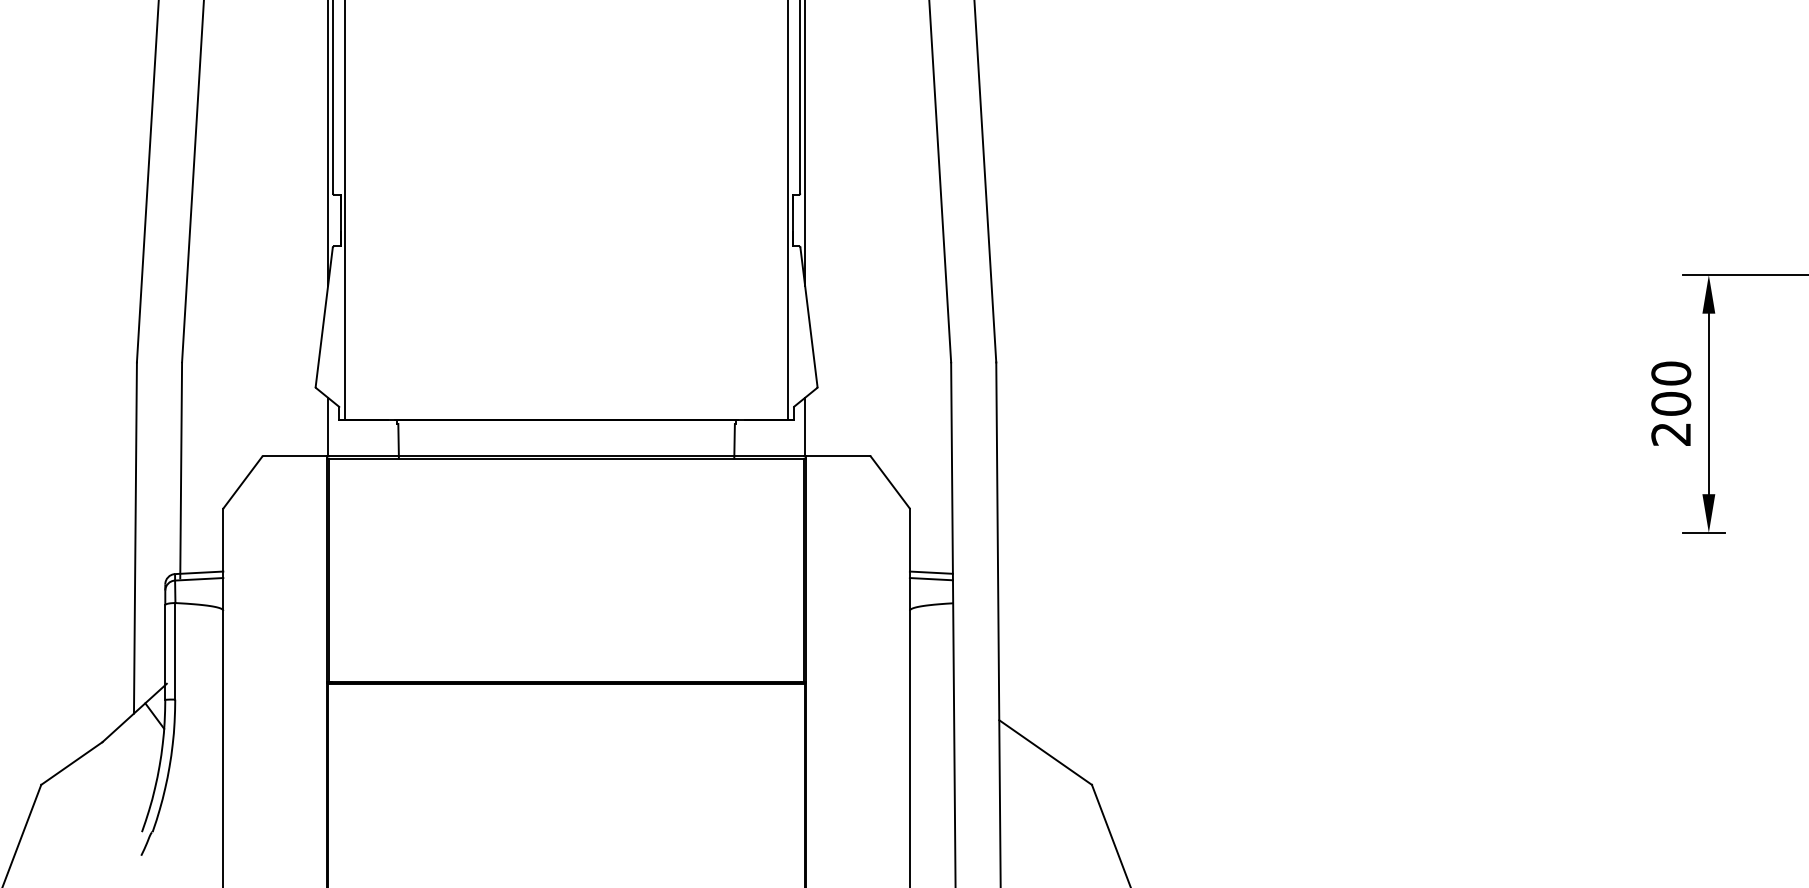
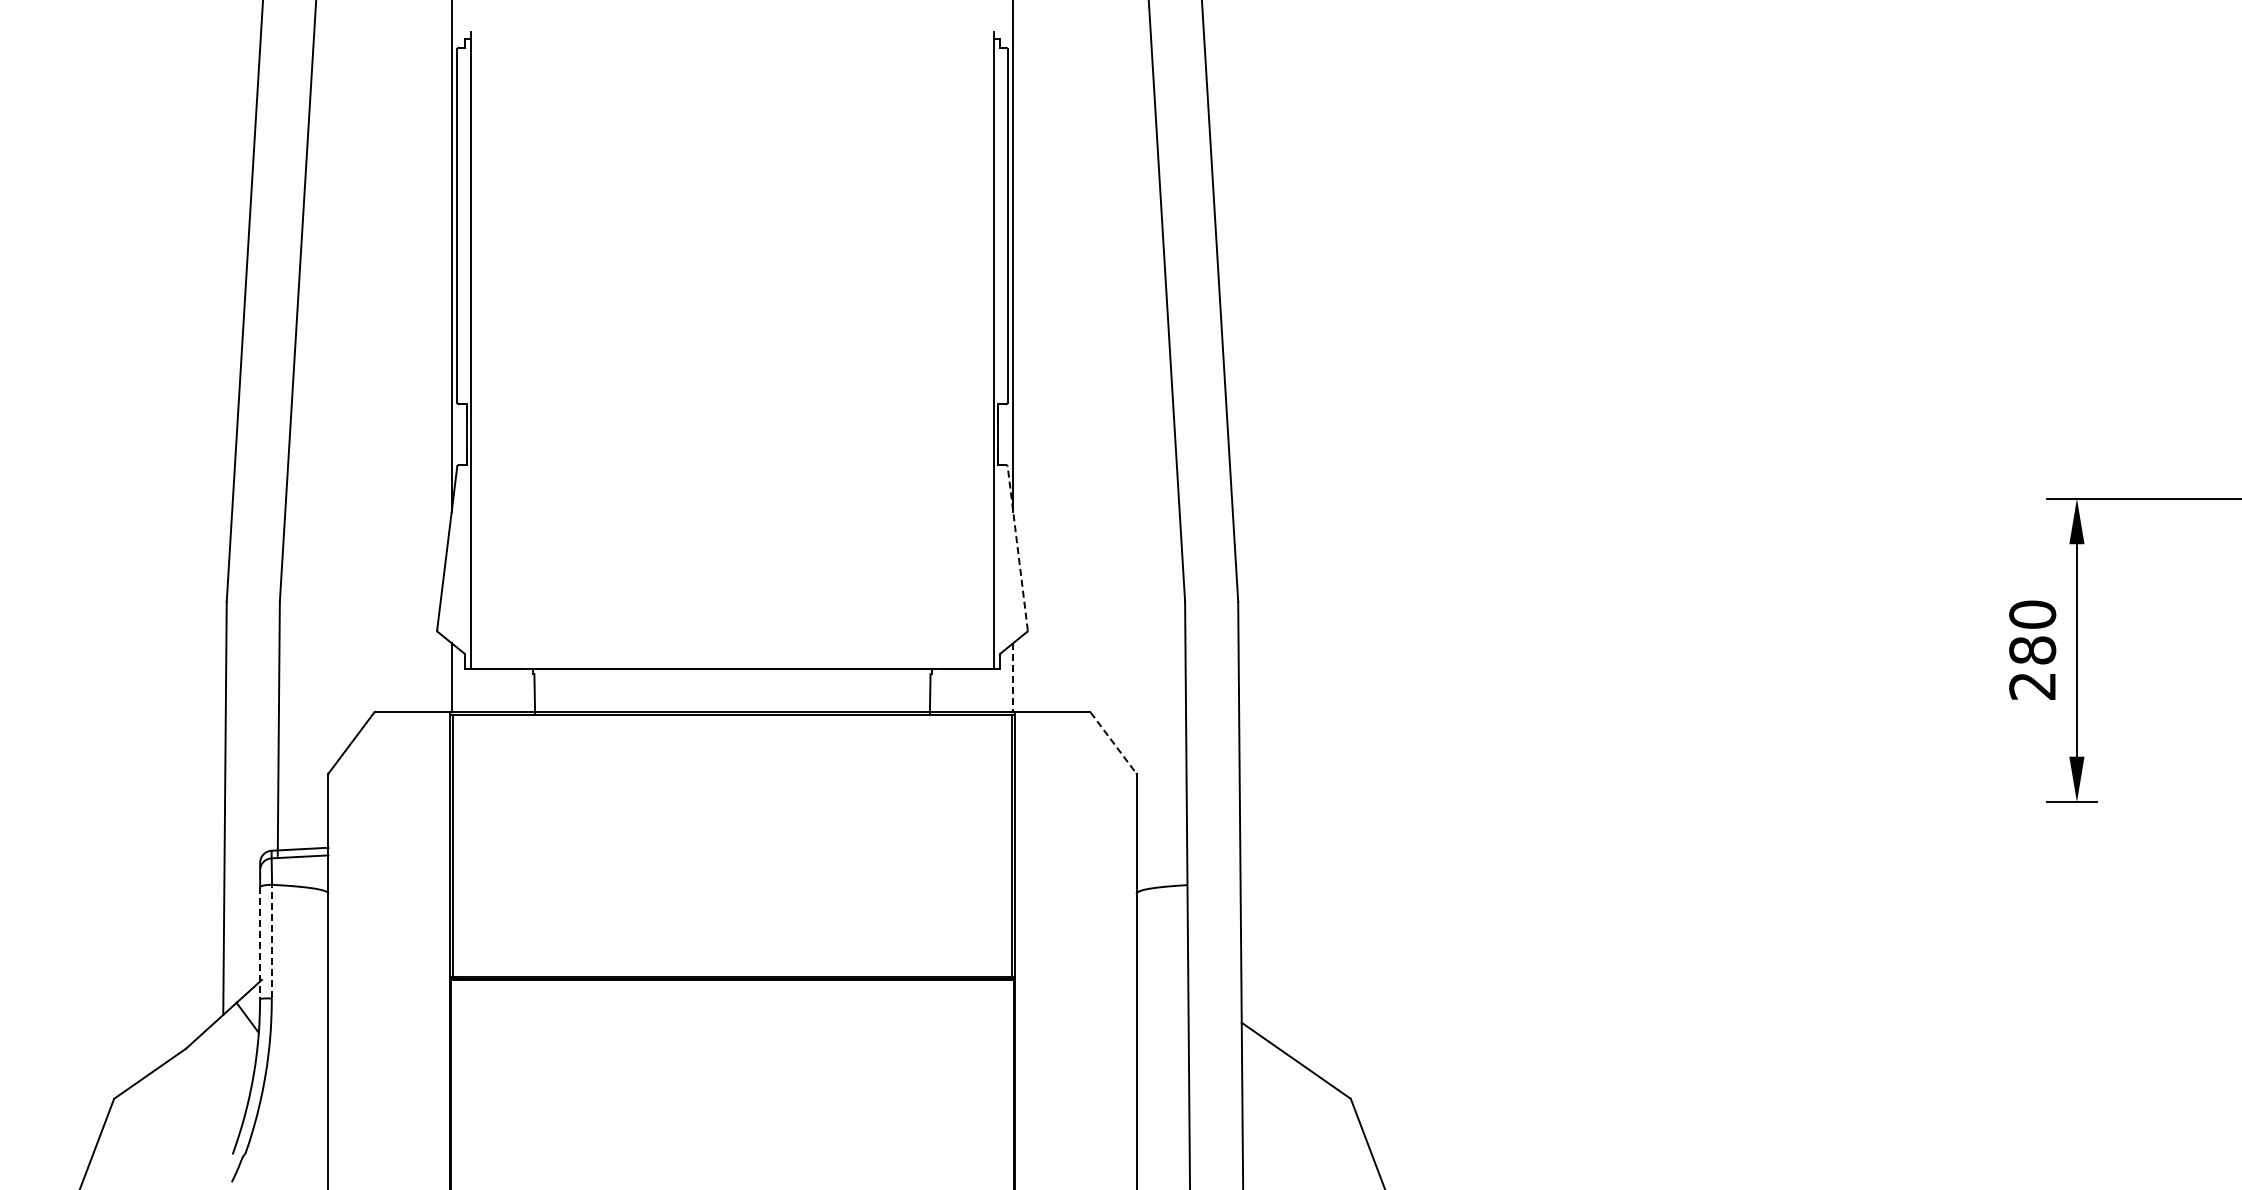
line: (808, 317) -> (1017, 548), solid -> dashed
text: (1671, 403) -> (2032, 650), 200 -> 280
line: (805, 426) -> (1013, 677), solid -> dashed
line: (890, 482) -> (1113, 742), solid -> dashed
line: (931, 572) -> (1161, 848), removed
line: (931, 578) -> (1161, 856), removed
line: (174, 651) -> (271, 941), solid -> dashed
line: (165, 652) -> (260, 943), solid -> dashed

